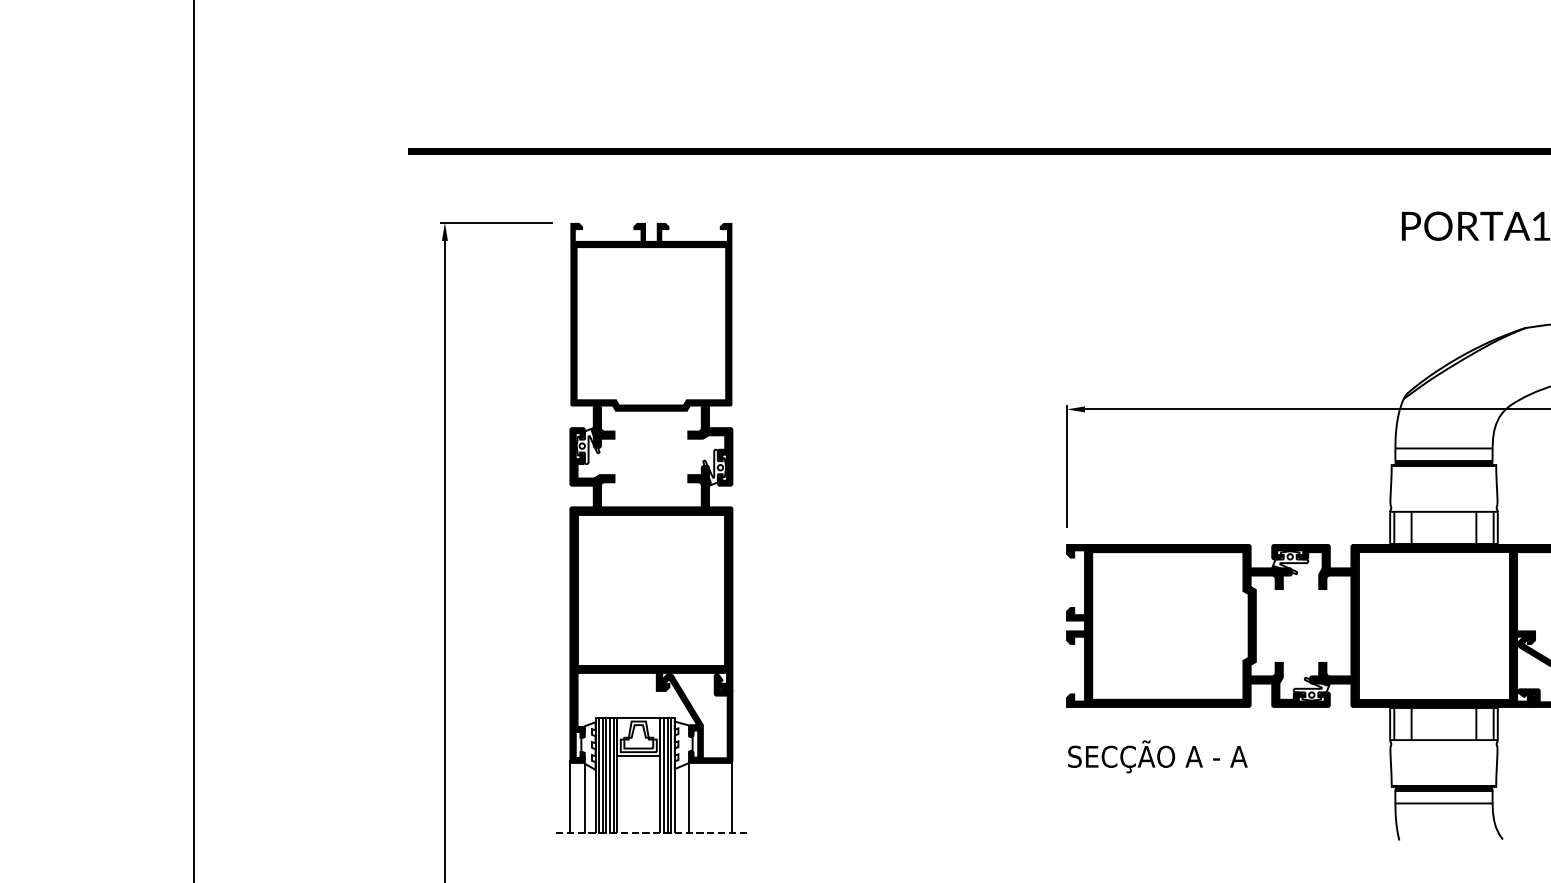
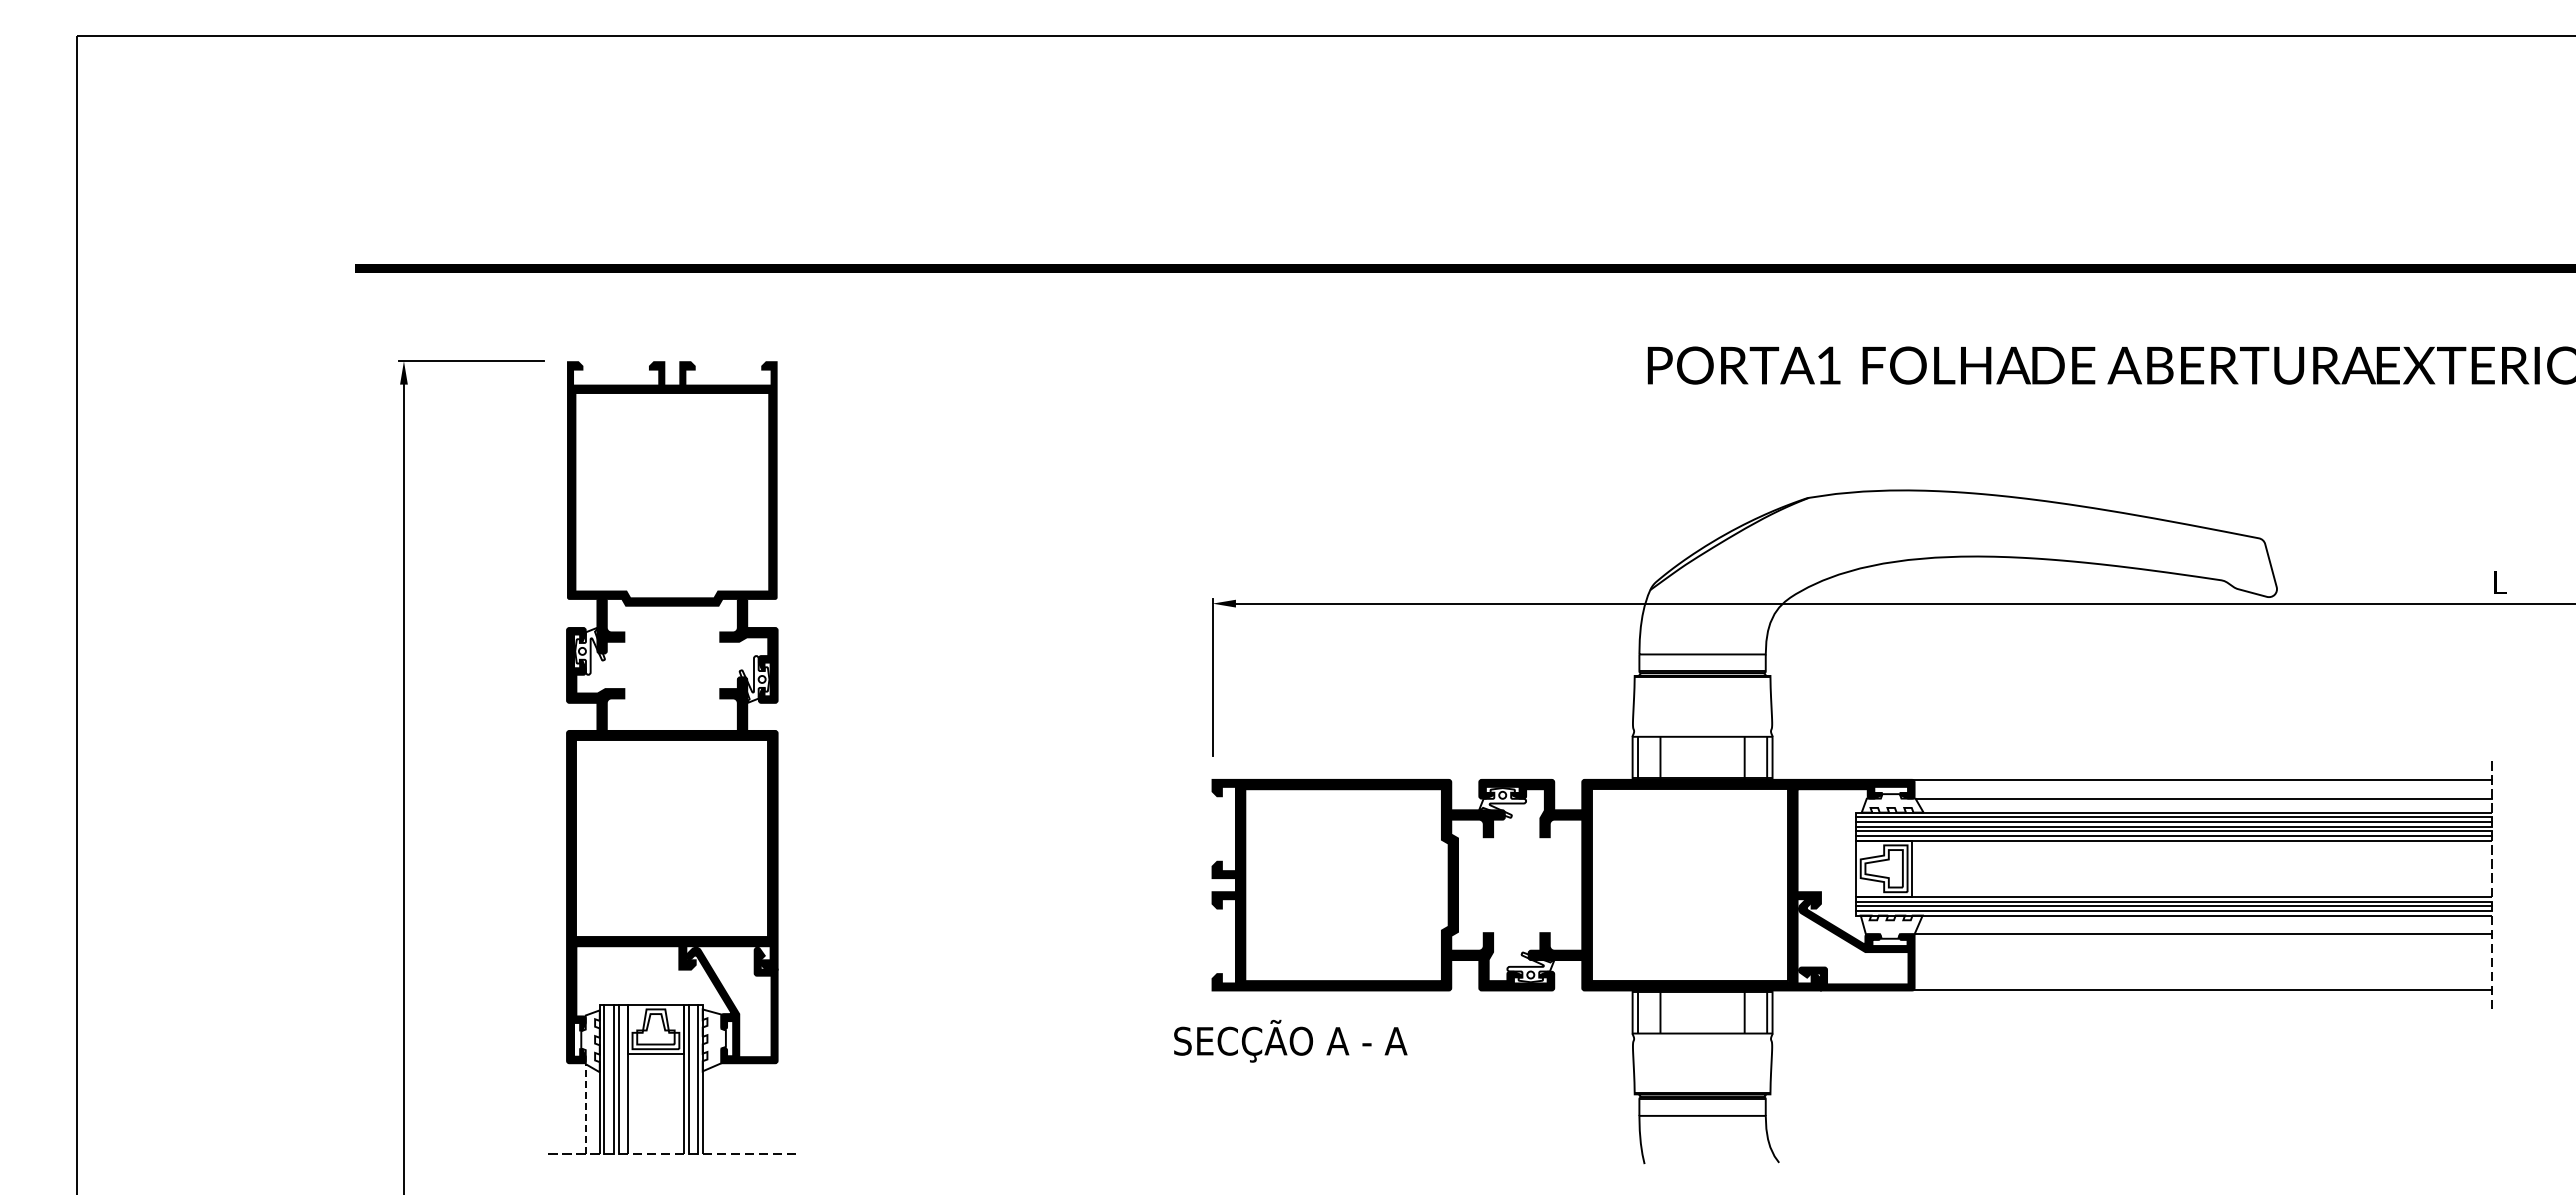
text: (1157, 756) -> (1290, 1040), moved
line: (603, 775) -> (609, 1079), removed
line: (613, 775) -> (623, 1079), removed
line: (667, 775) -> (693, 1079), removed
line: (570, 797) -> (567, 1107), removed
line: (584, 797) -> (585, 1108), solid -> dashed
line: (689, 797) -> (721, 1108), removed
line: (732, 797) -> (777, 1107), removed

